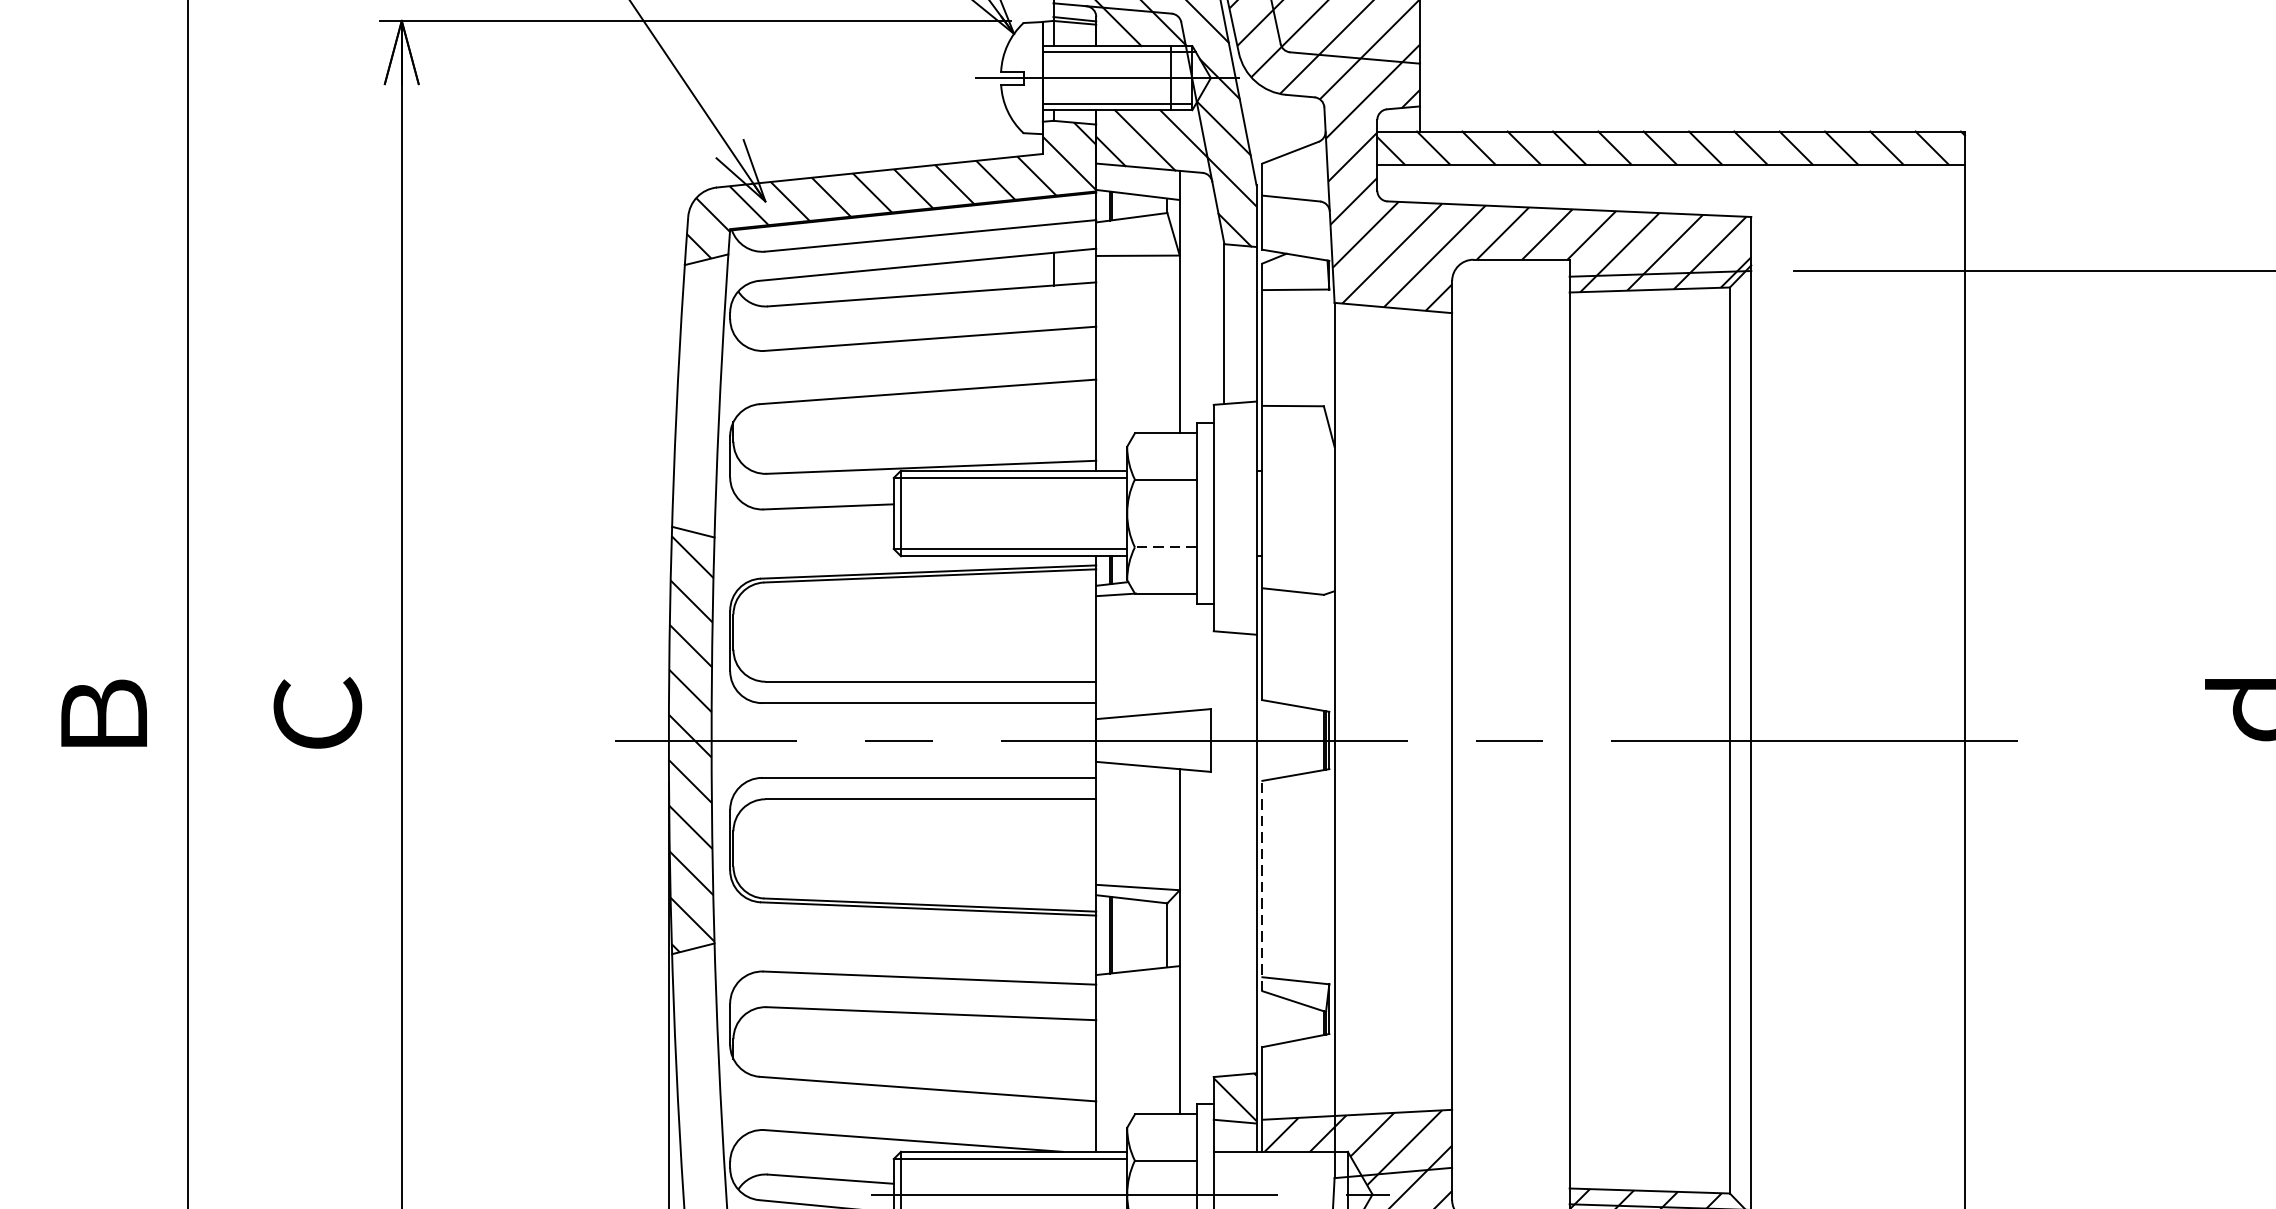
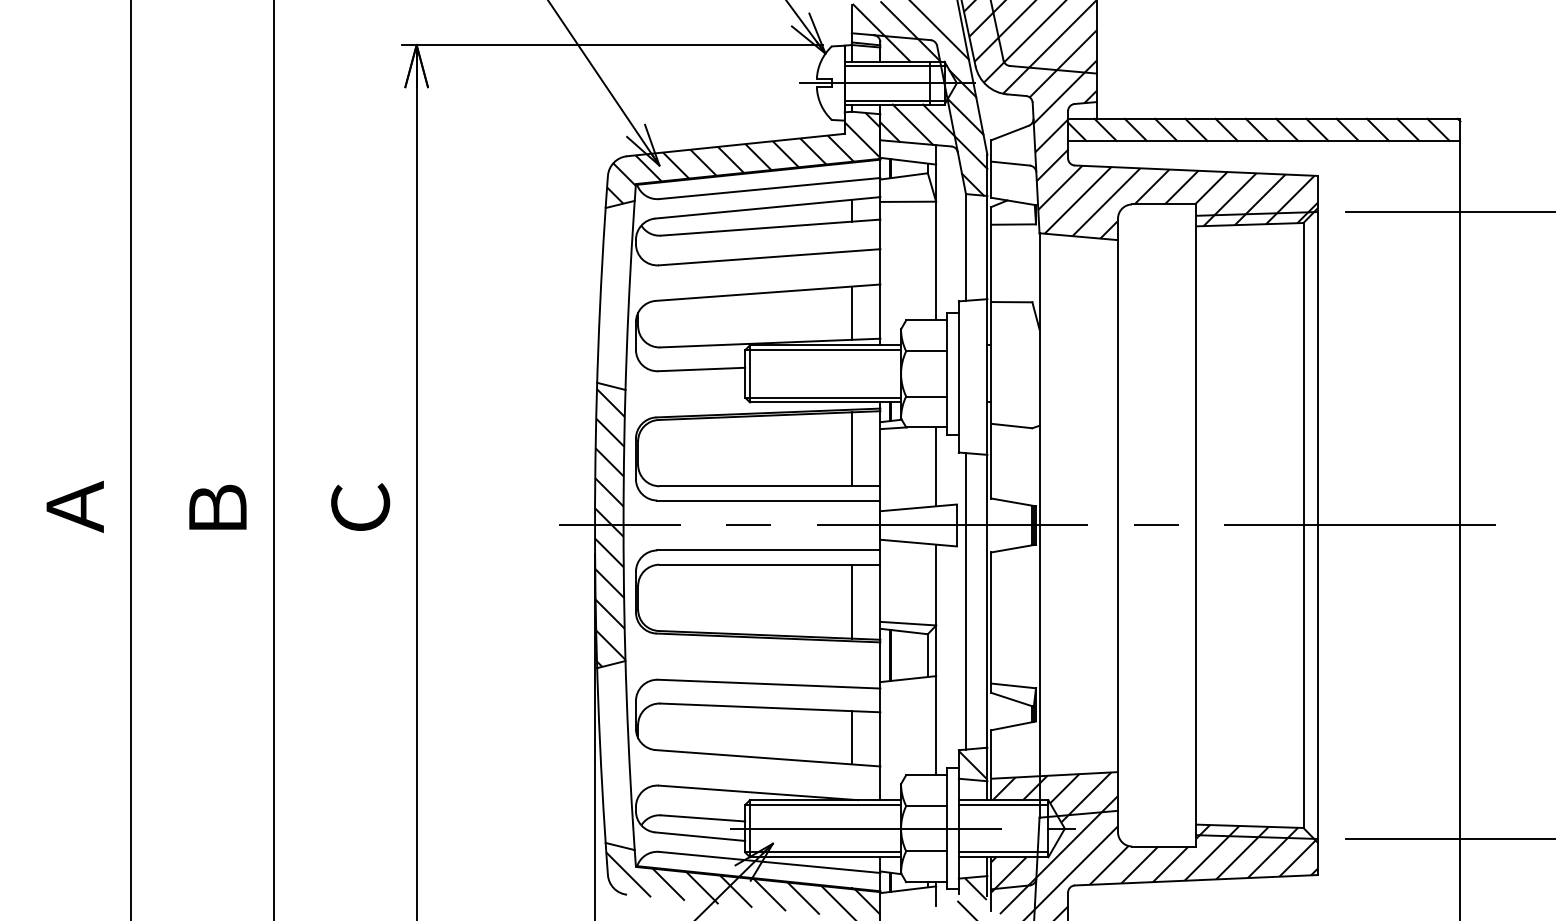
line: (1052, 421) -> (851, 312), added
line: (1165, 547) -> (926, 396), dashed -> solid
line: (1052, 626) -> (851, 449), added
line: (1180, 652) -> (936, 466), added
line: (1052, 854) -> (851, 601), added
line: (1223, 854) -> (965, 601), added
line: (1262, 885) -> (991, 622), dashed -> solid
line: (1052, 1058) -> (851, 737), added
line: (1280, 1158) -> (1003, 804), added

